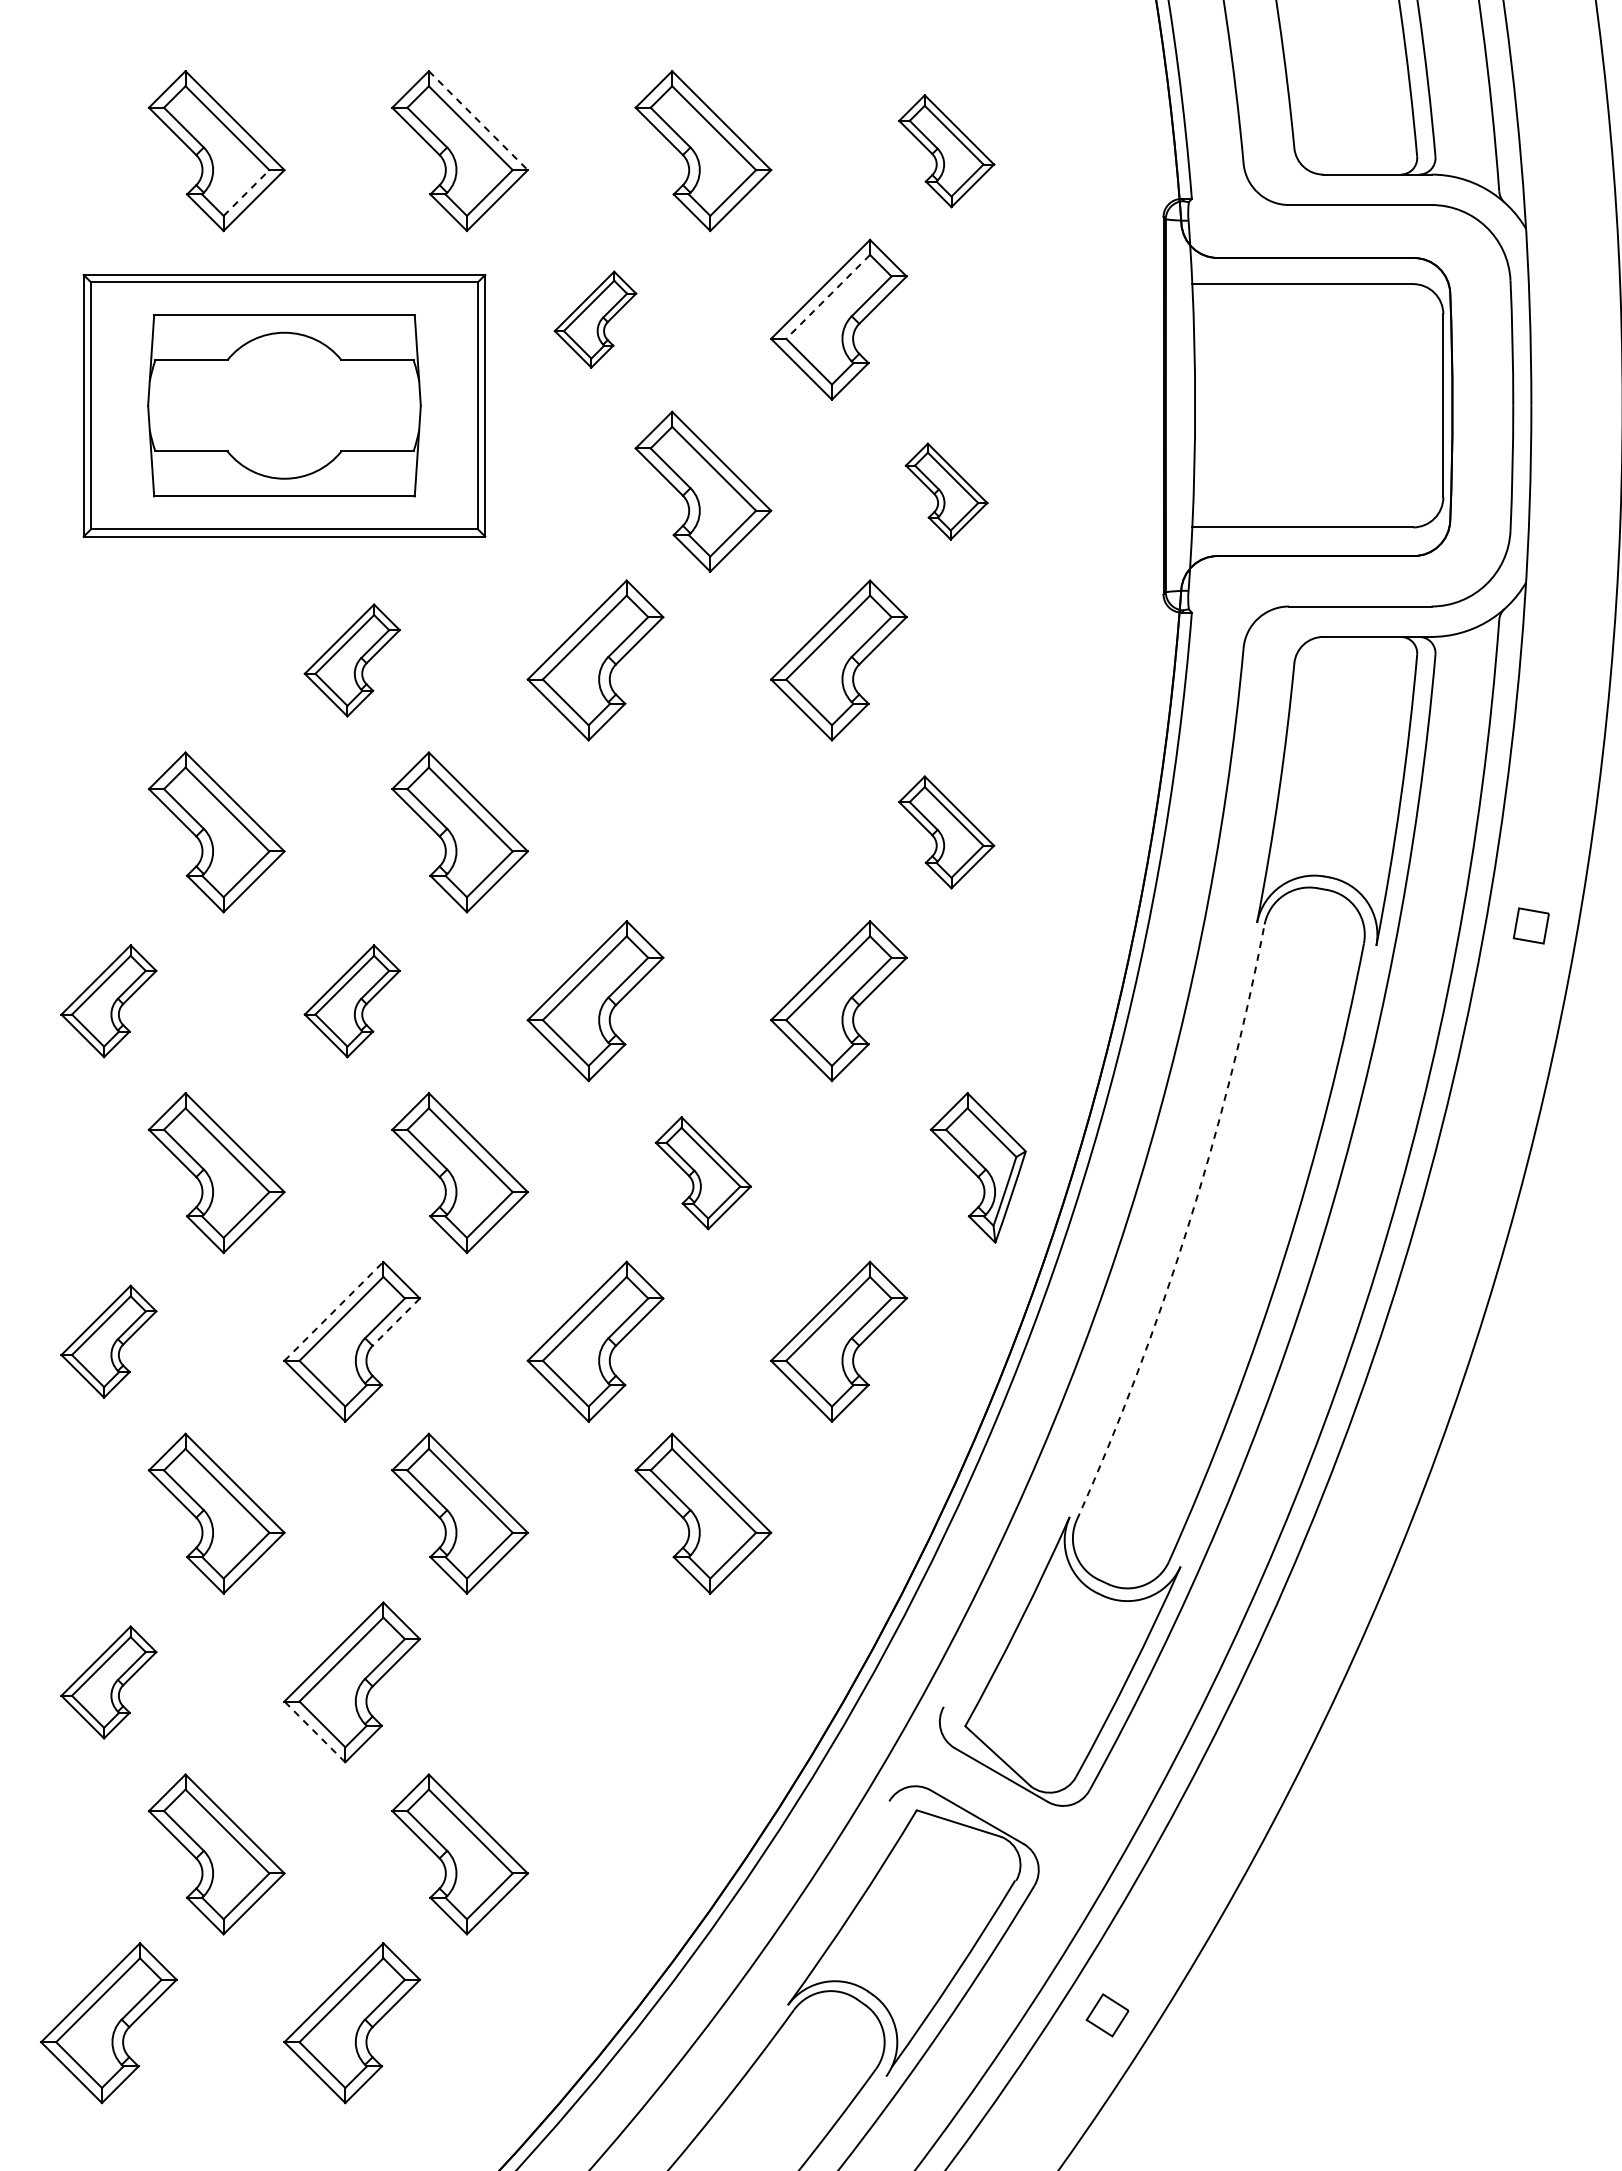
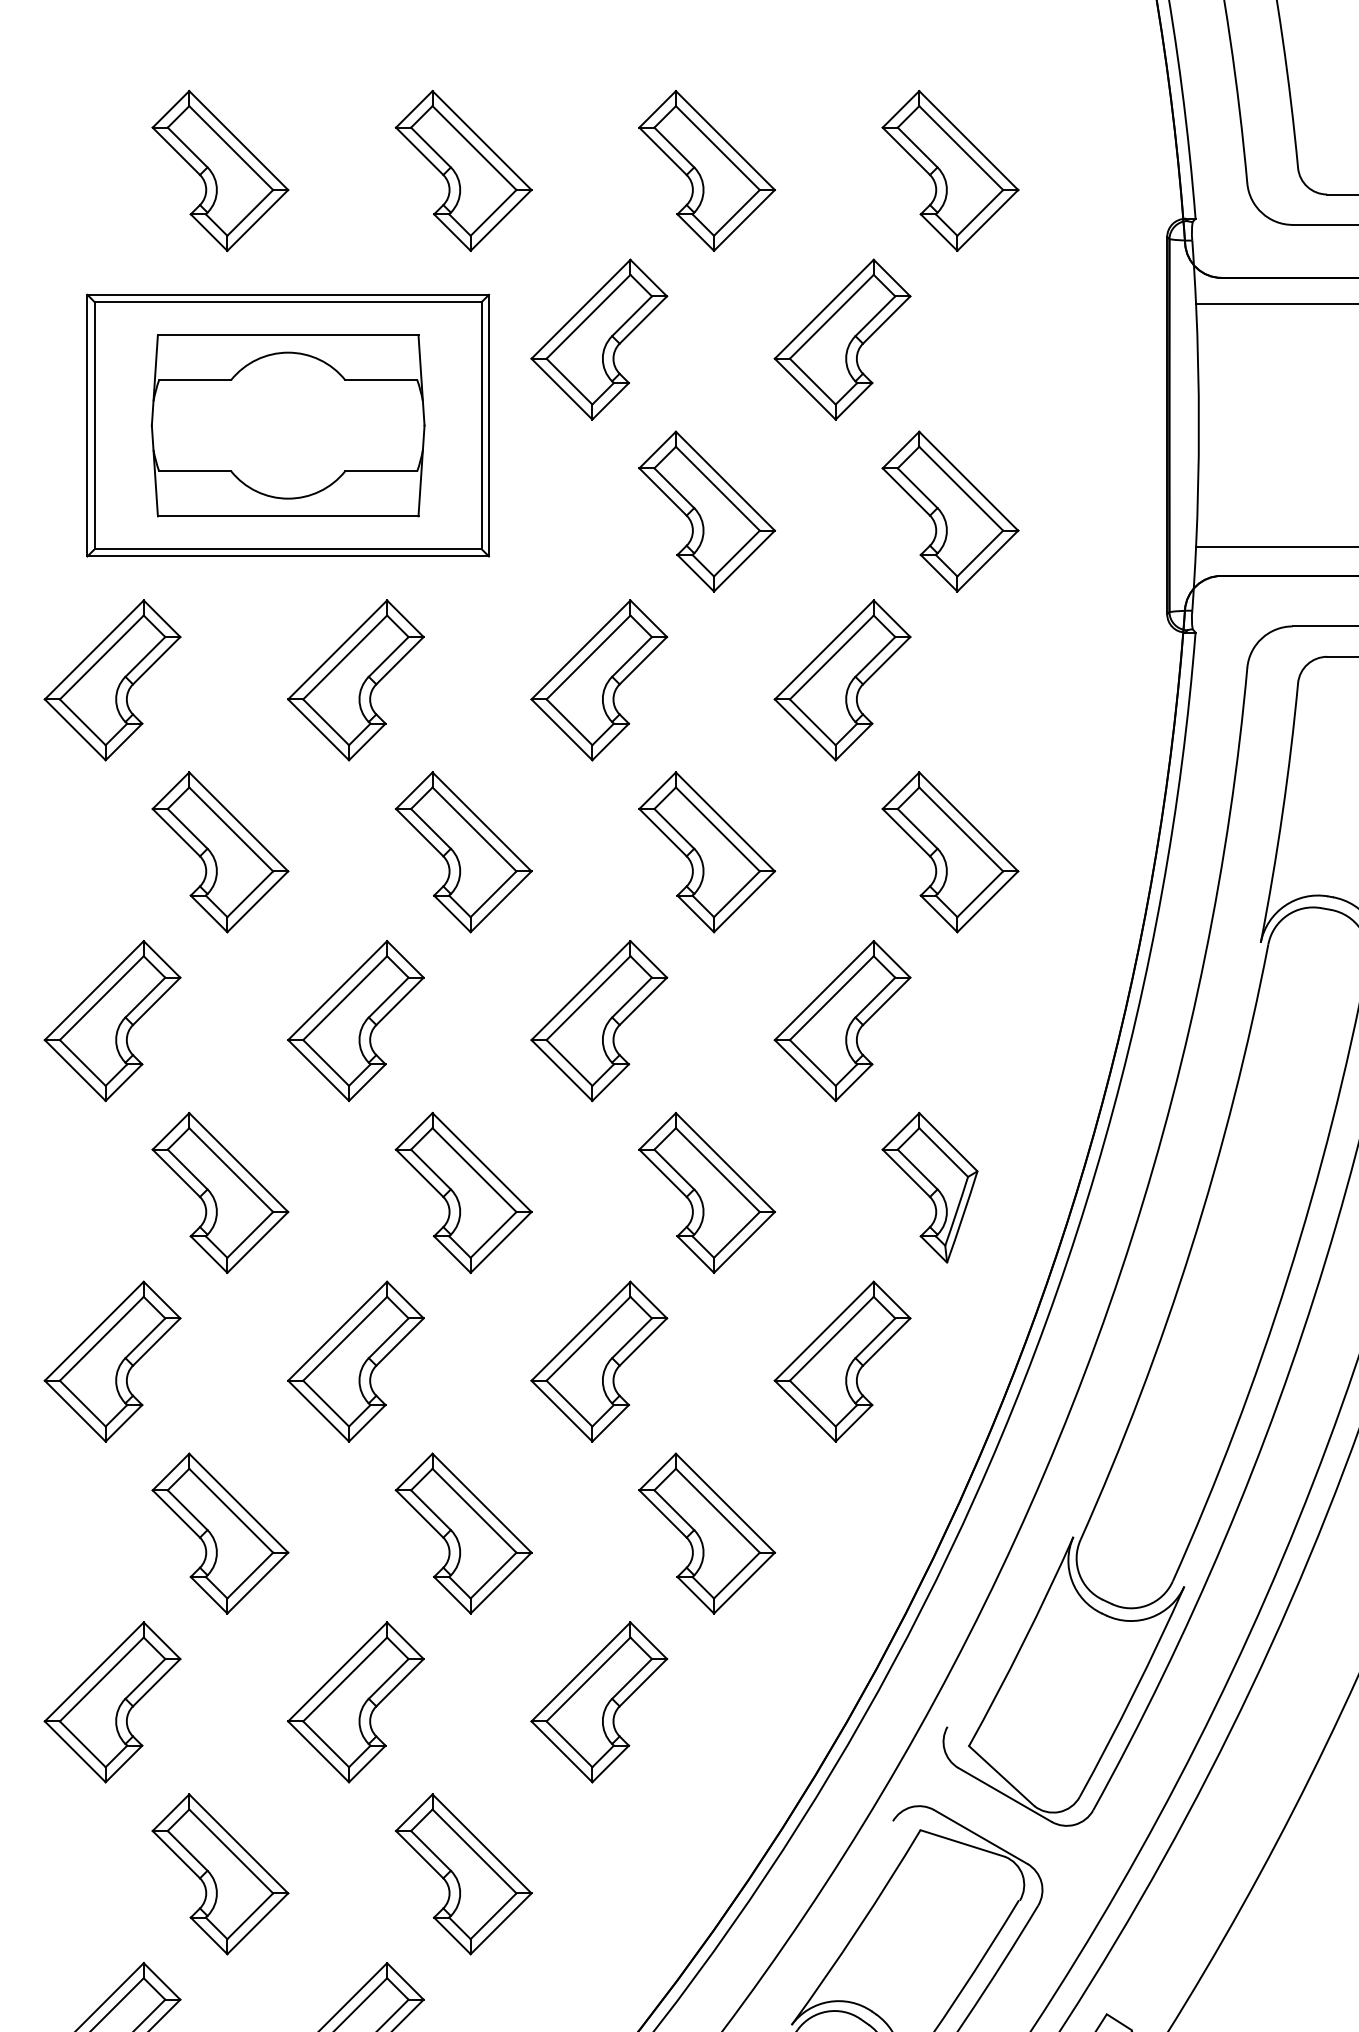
line: (478, 120) -> (482, 140), dashed -> solid
part: (946, 151) -> (950, 171), size x1.43
line: (246, 192) -> (250, 212), dashed -> solid
line: (827, 297) -> (831, 317), dashed -> solid
part: (595, 319) -> (599, 339), size x1.67
part: (946, 491) -> (950, 511), size x1.67
part: (108, 660) -> (112, 680), added
part: (352, 660) -> (356, 680), size x1.43
part: (703, 832) -> (707, 852), added
part: (946, 832) -> (950, 852), size x1.43
part: (108, 1001) -> (112, 1021), size x1.43
part: (352, 1001) -> (356, 1021), size x1.43
part: (977, 1167) -> (929, 1187), moved
part: (703, 1173) -> (707, 1193), size x1.43
arc: (1187, 1227) -> (1191, 1247), dashed -> solid
line: (333, 1311) -> (337, 1331), dashed -> solid
line: (395, 1322) -> (399, 1342), dashed -> solid
part: (108, 1341) -> (112, 1361), size x1.43
part: (108, 1682) -> (112, 1702), size x1.43
part: (595, 1682) -> (599, 1702), added
line: (314, 1731) -> (318, 1751), dashed -> solid

